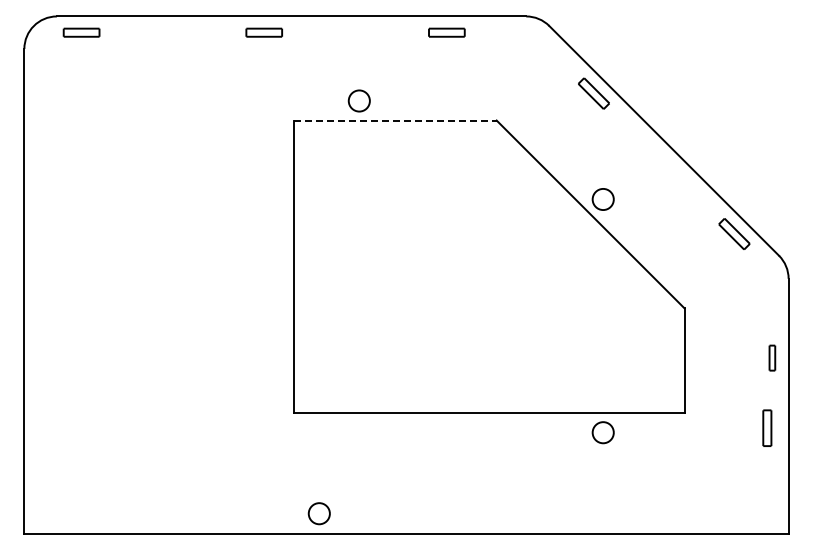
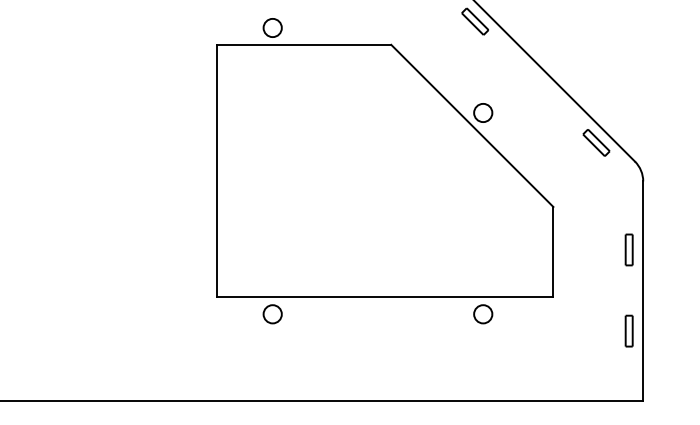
line: (395, 120) -> (303, 44), dashed -> solid
part: (772, 357) -> (629, 249), size x1.43
part: (767, 427) -> (629, 330), moved
circle: (318, 513) -> (272, 314), moved

